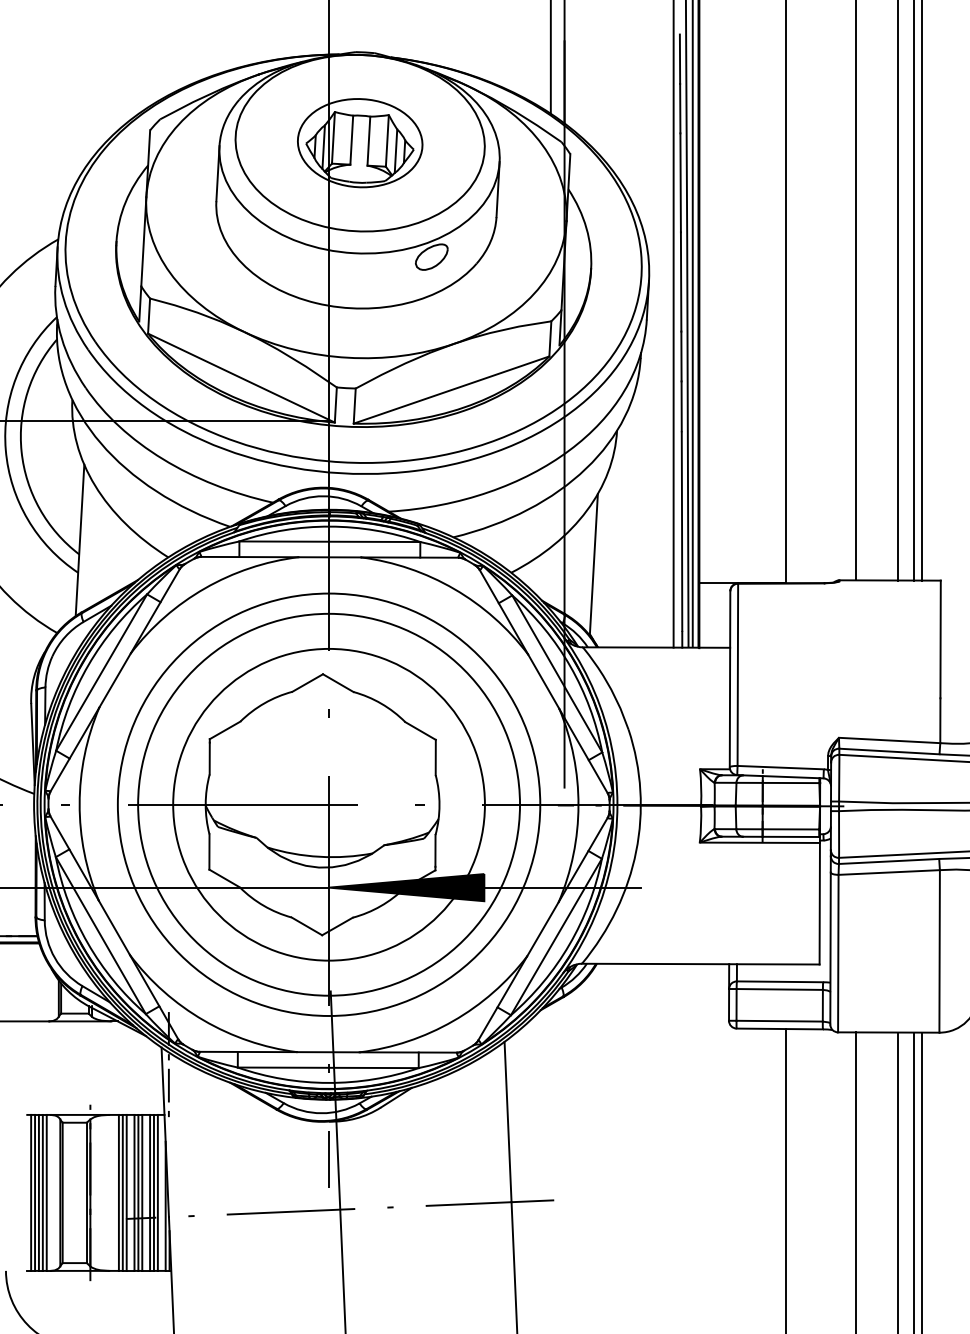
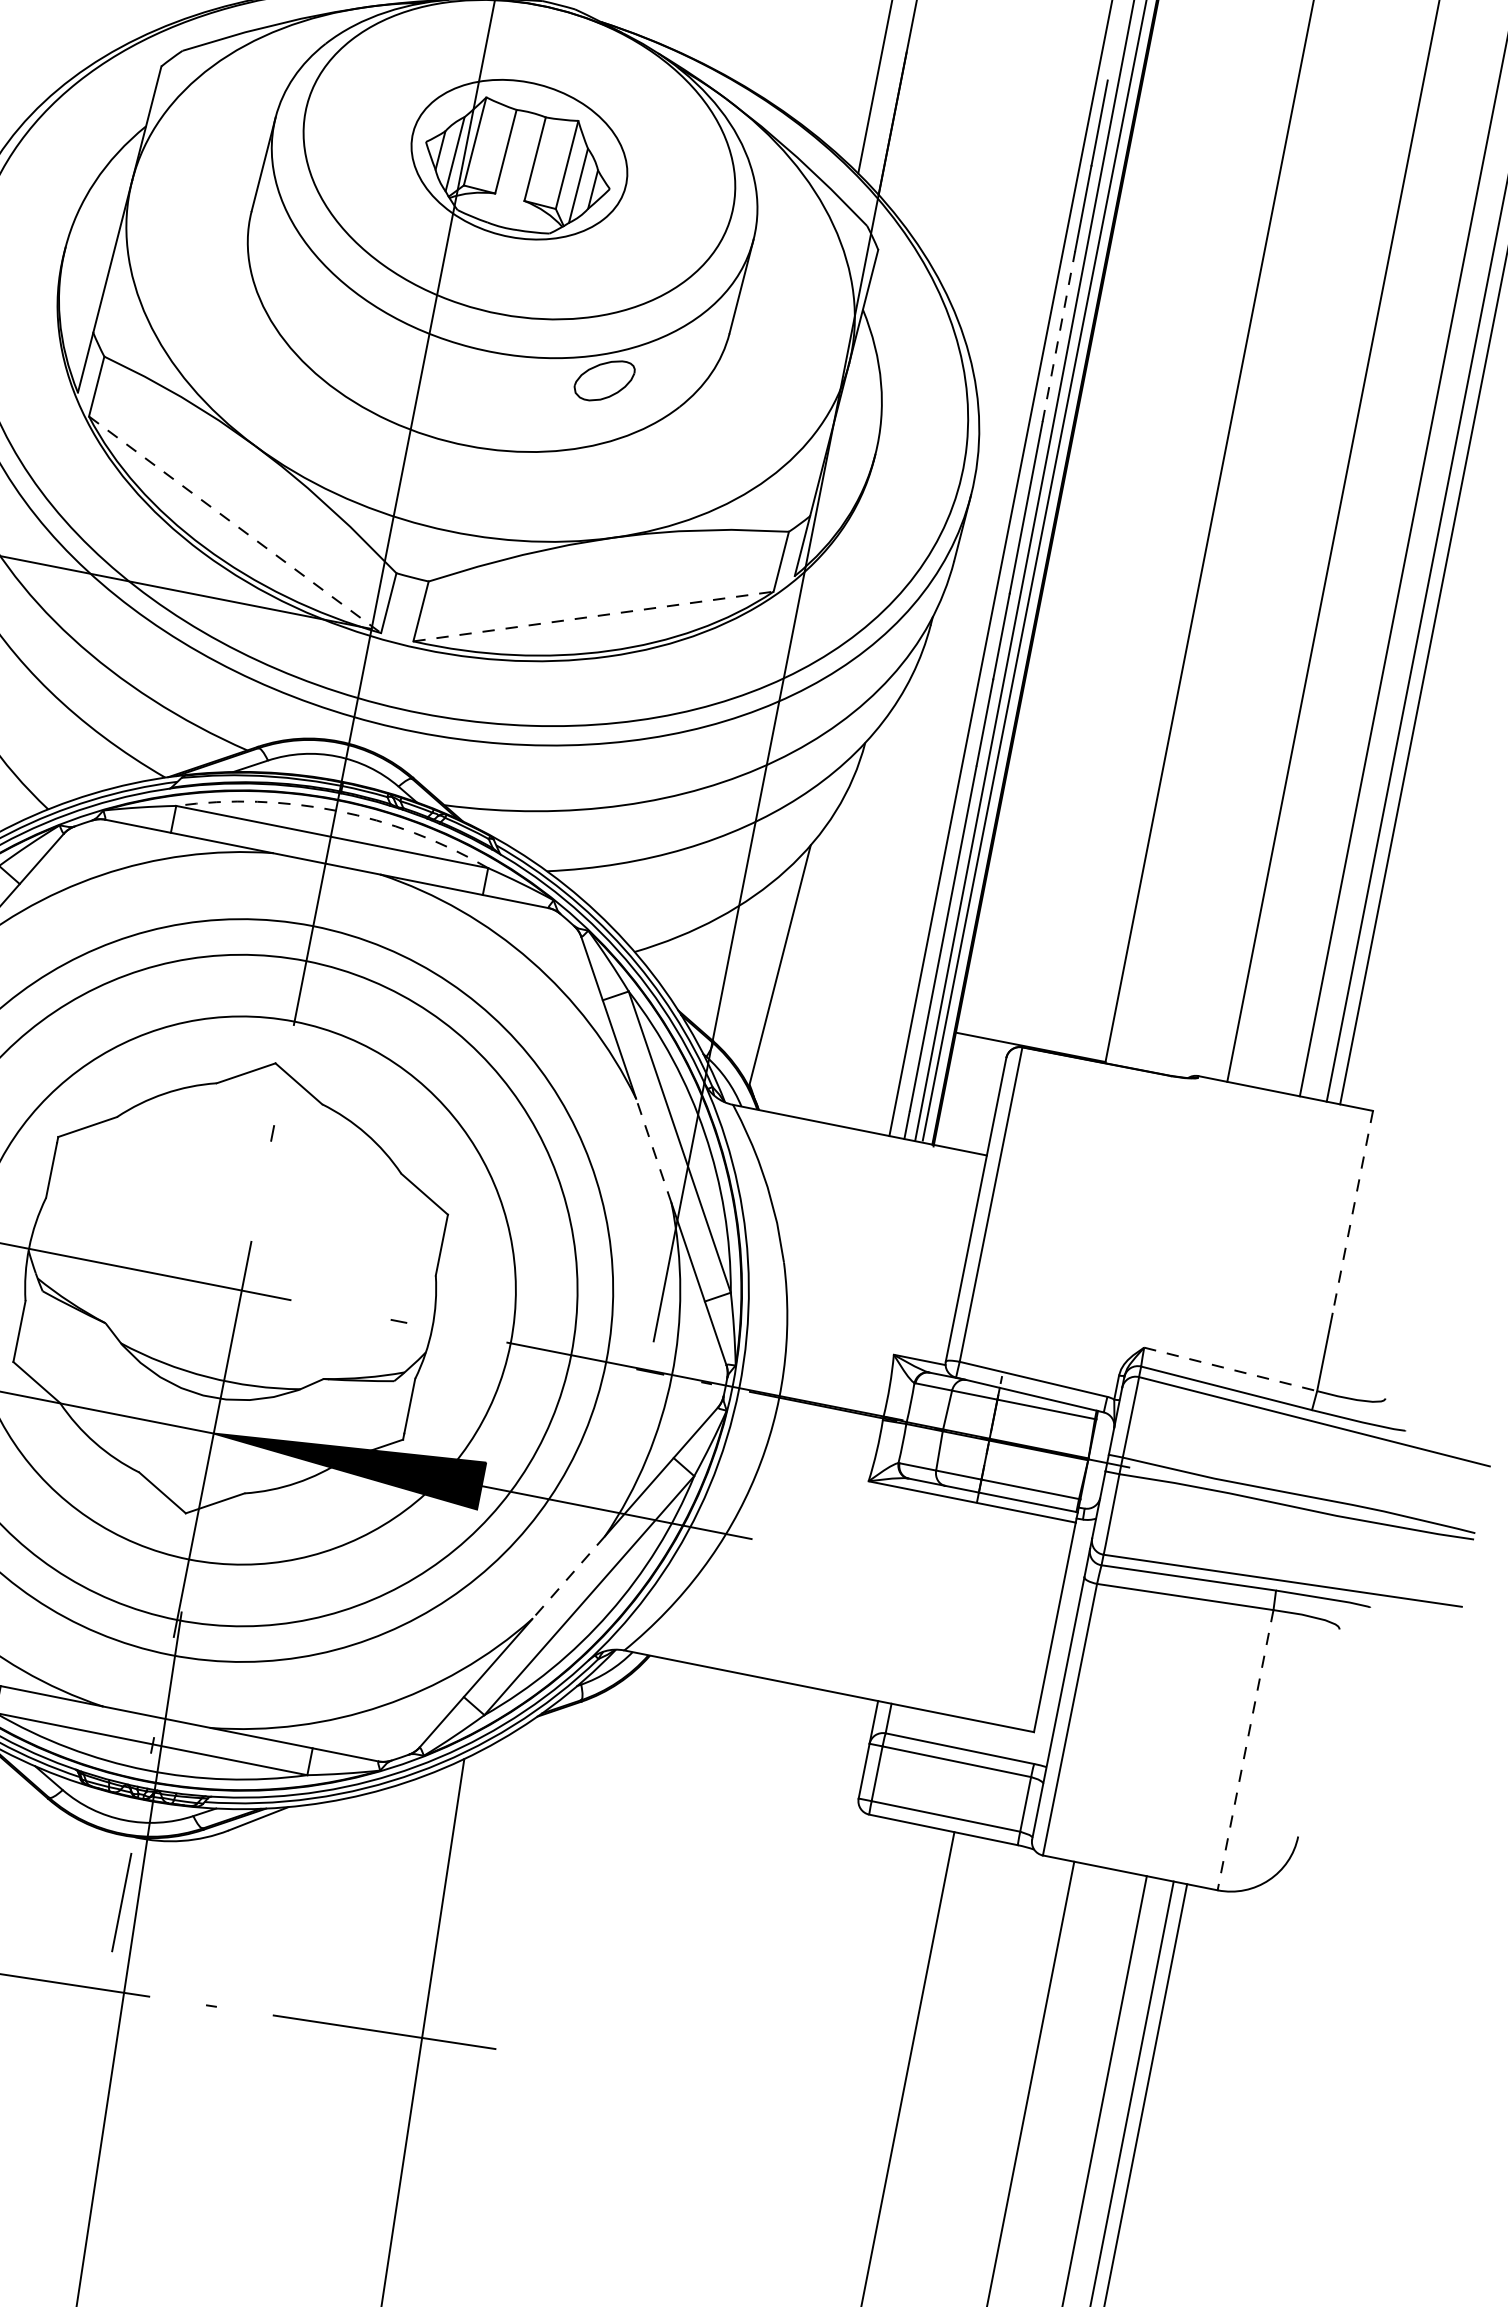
line: (680, 182) -> (1058, 335), solid -> dashed
line: (241, 378) -> (235, 525), solid -> dashed
line: (452, 389) -> (595, 615), solid -> dashed
arc: (329, 526) -> (336, 810), solid -> dashed
line: (940, 639) -> (1352, 1212), solid -> dashed
line: (543, 681) -> (653, 1150), solid -> dashed
line: (889, 740) -> (1230, 1369), solid -> dashed
line: (542, 929) -> (567, 1577), solid -> dashed
line: (939, 951) -> (1245, 1750), solid -> dashed

